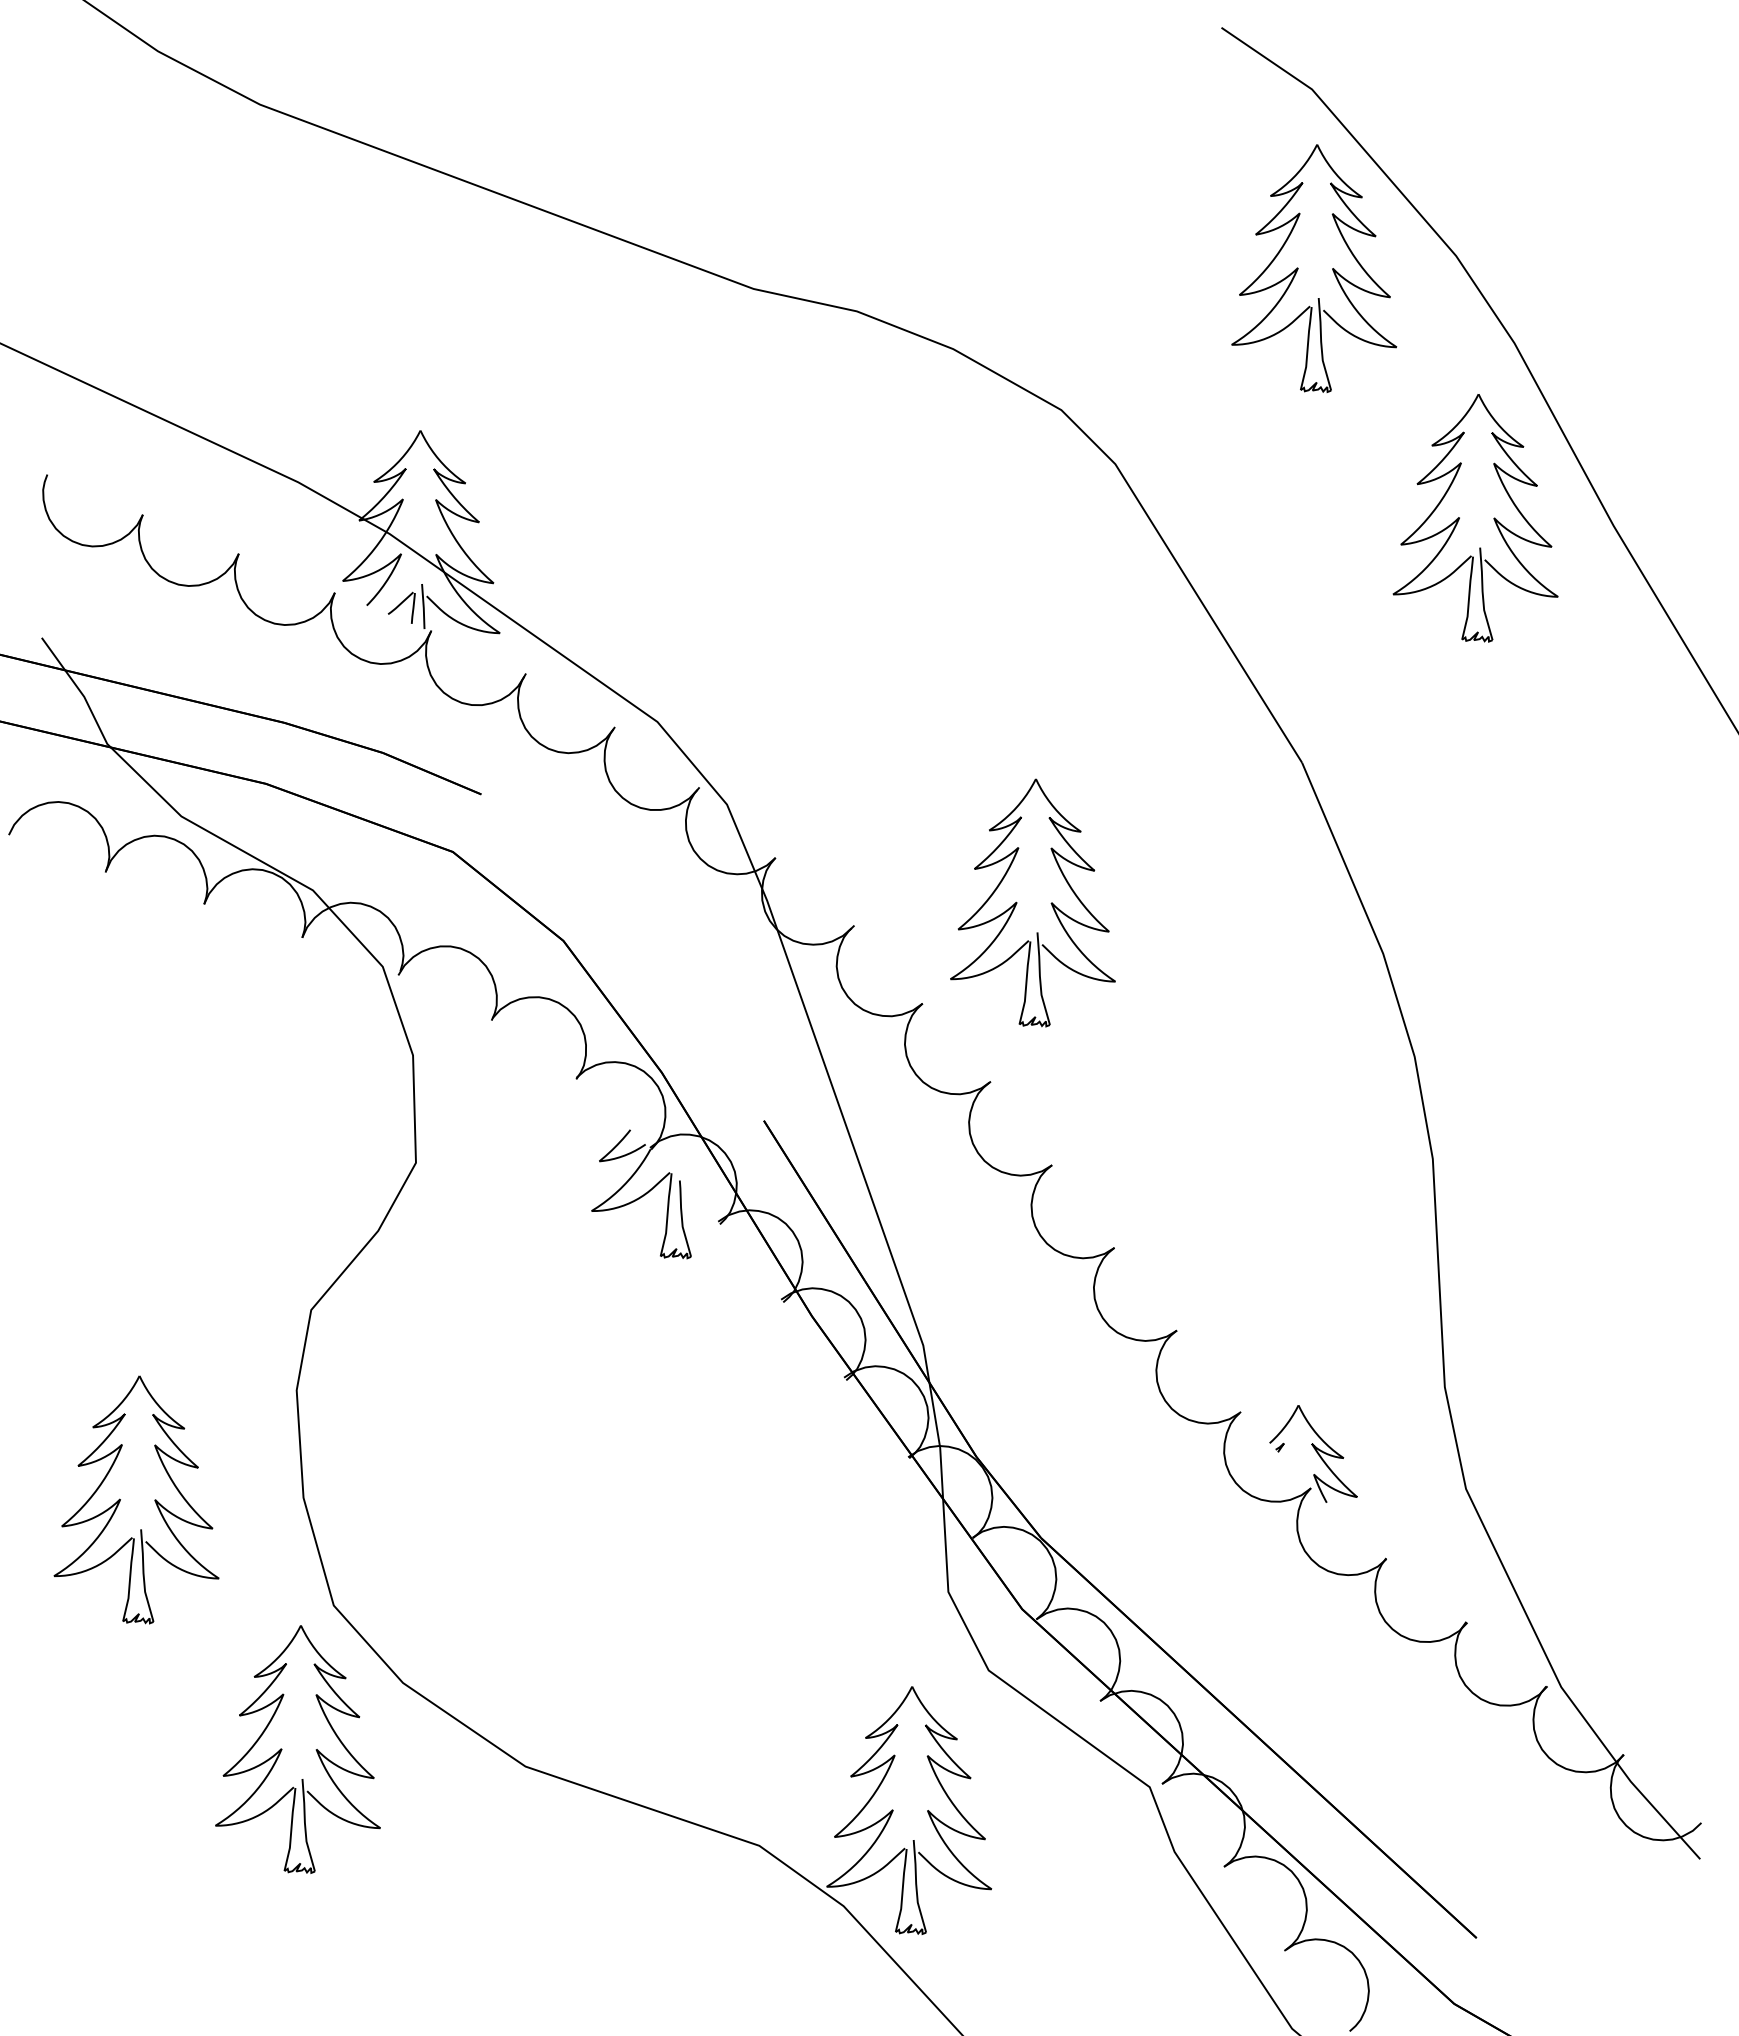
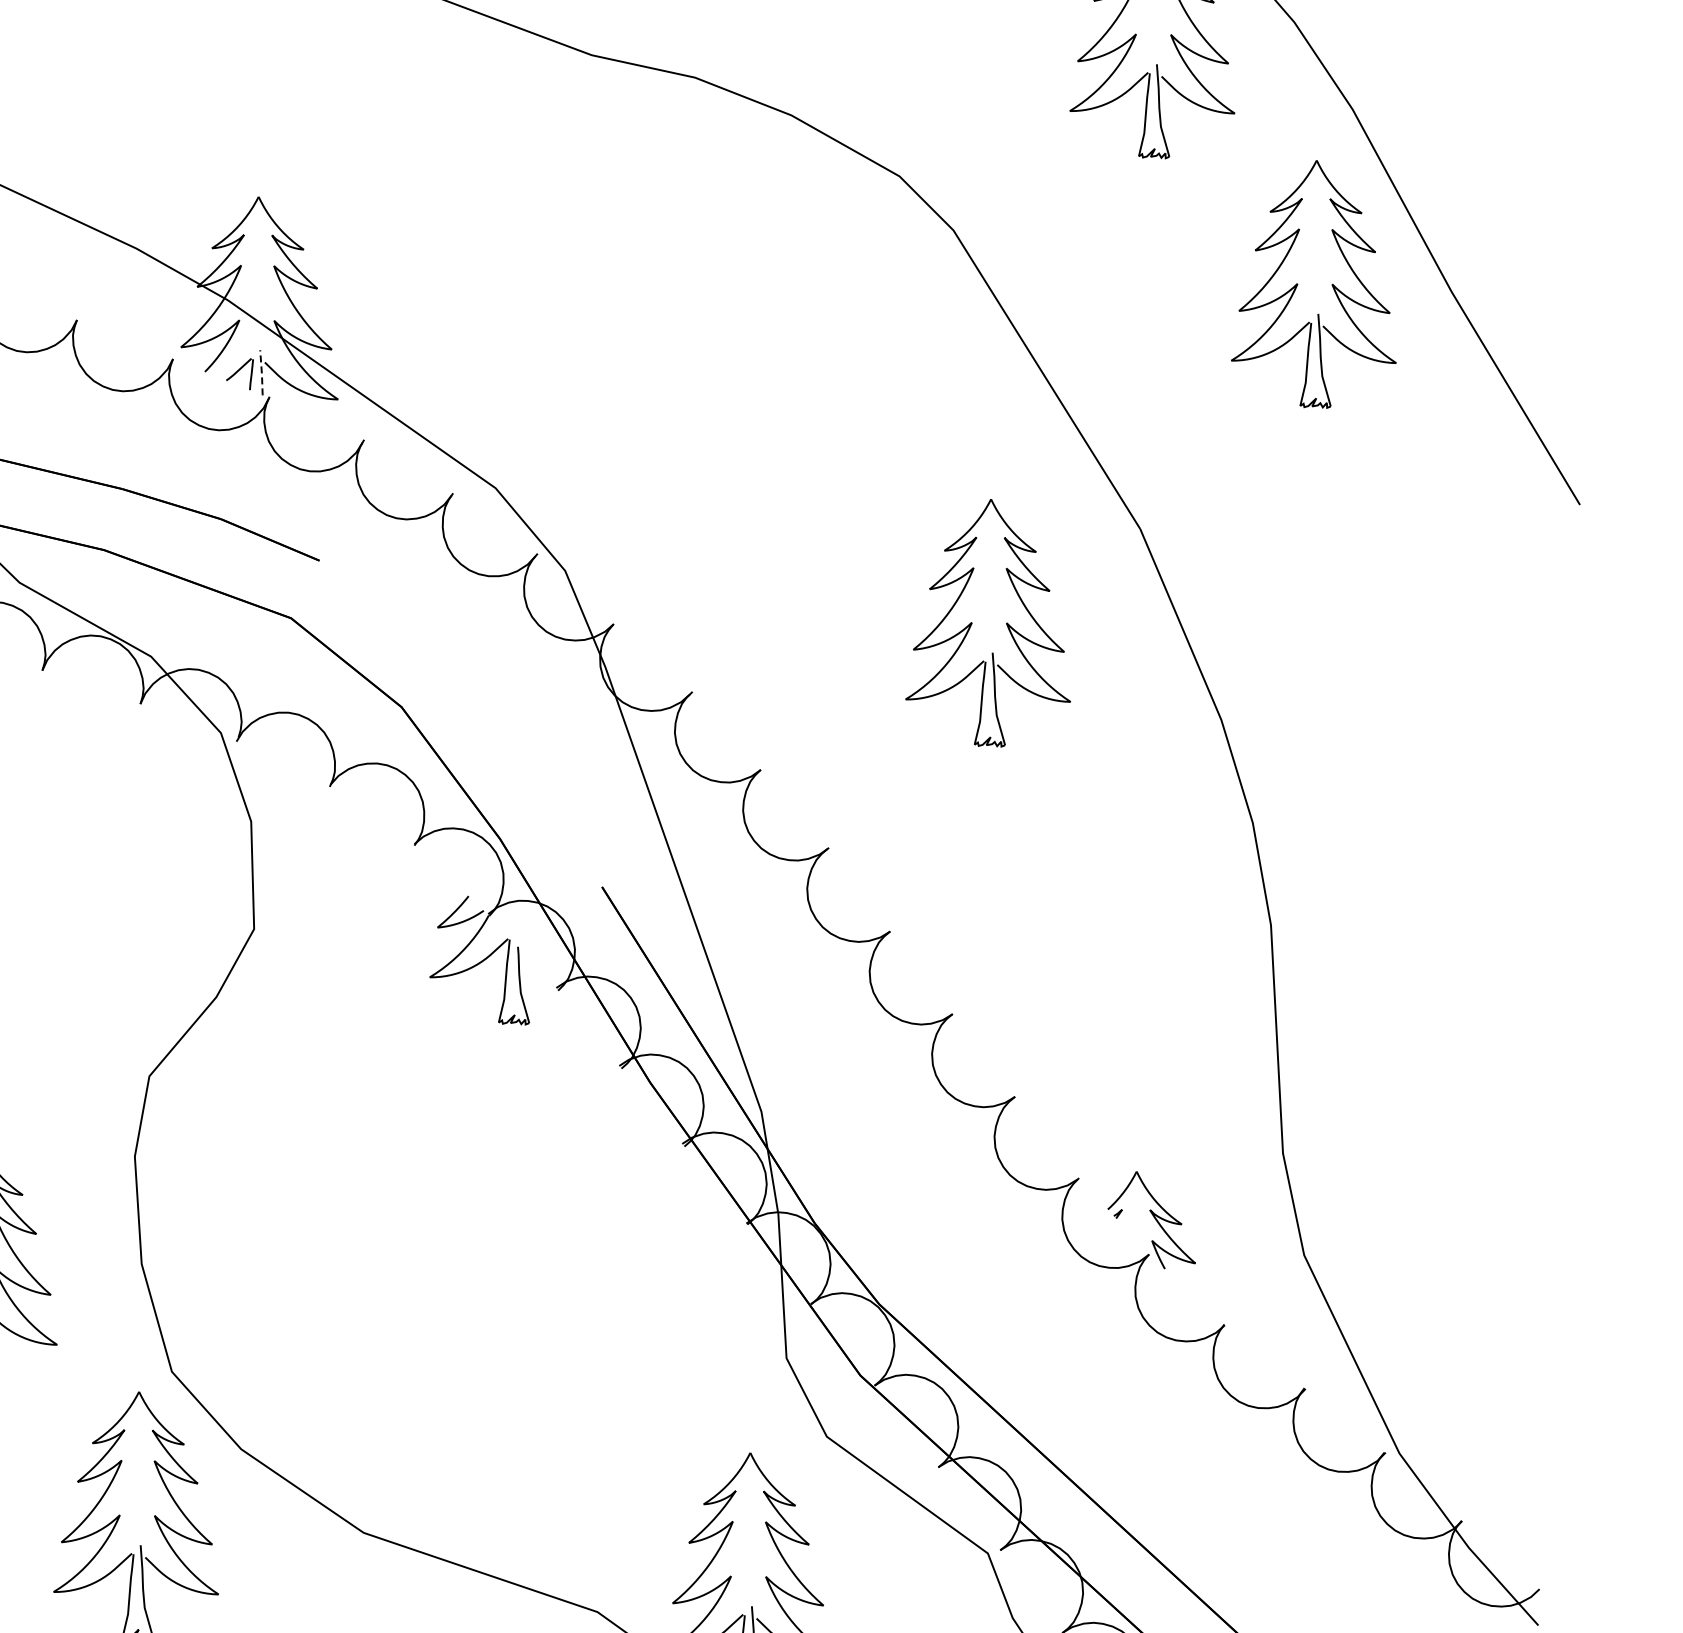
line: (423, 607) -> (261, 373), solid -> dashed
part: (1017, 902) -> (972, 622), moved

